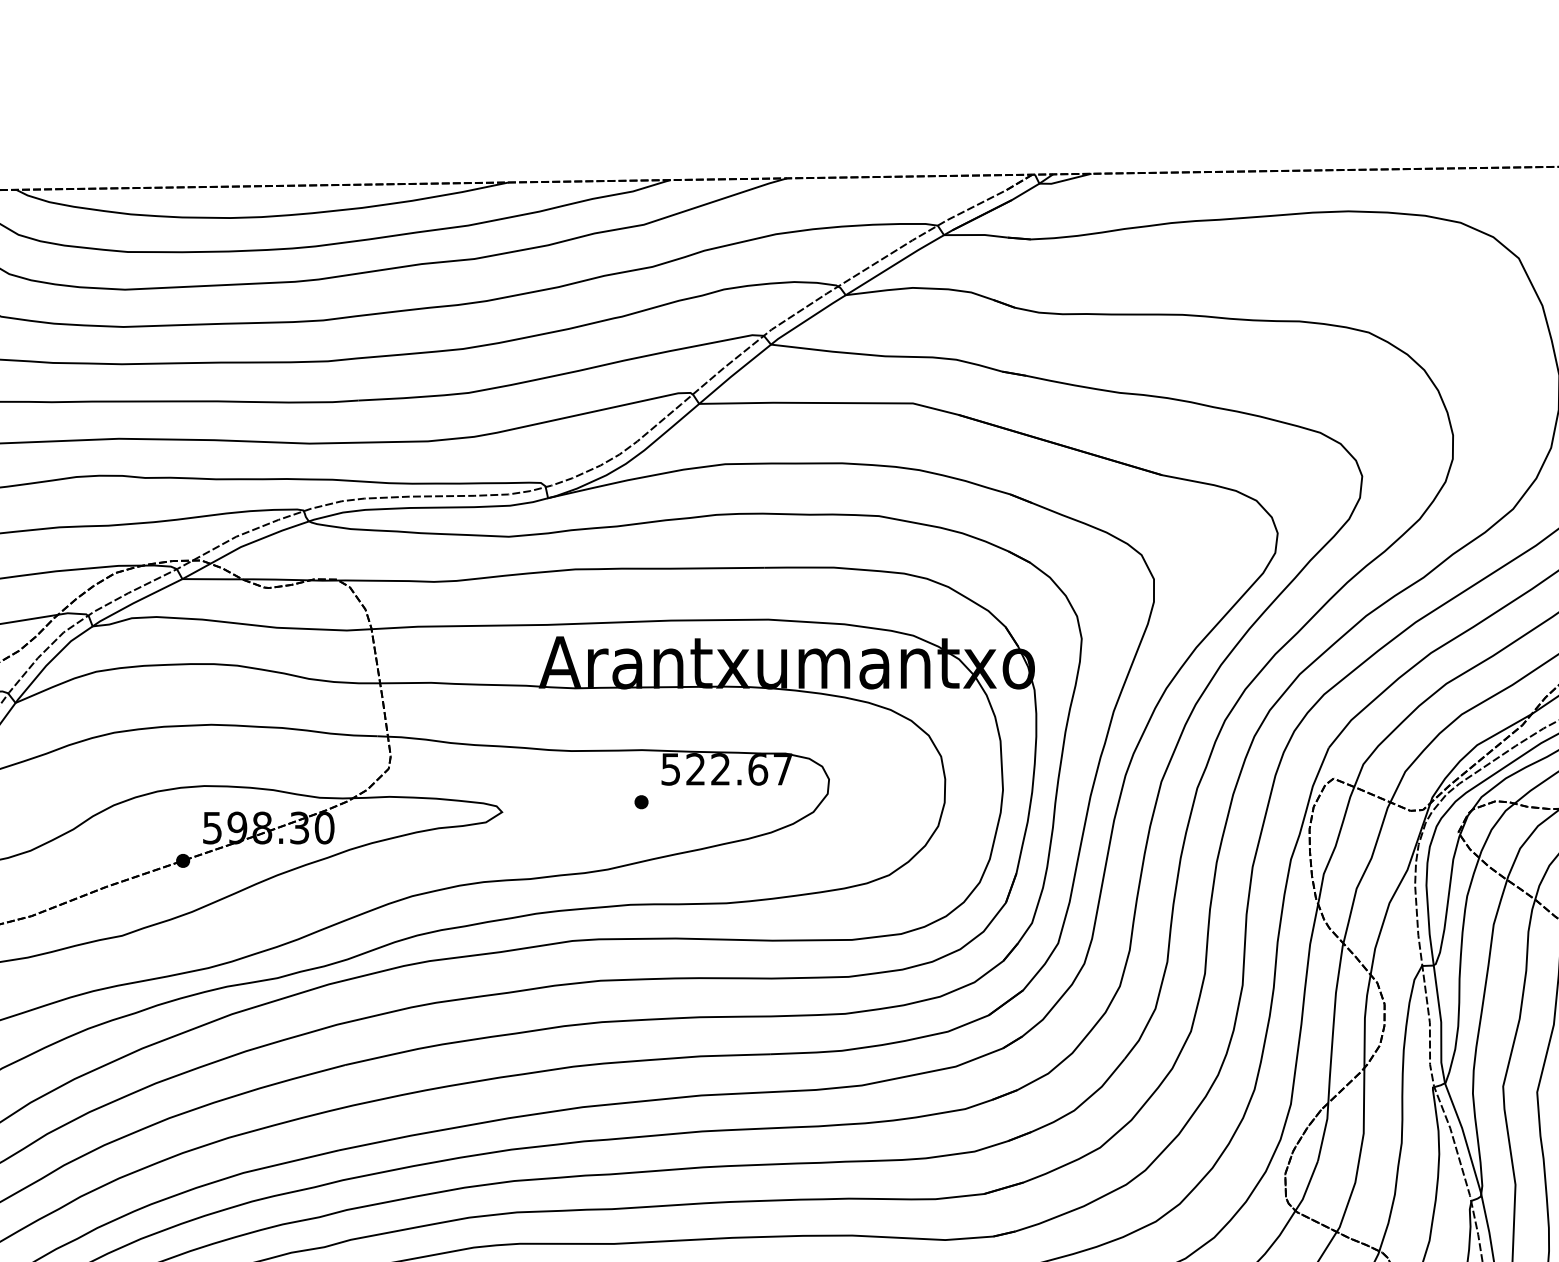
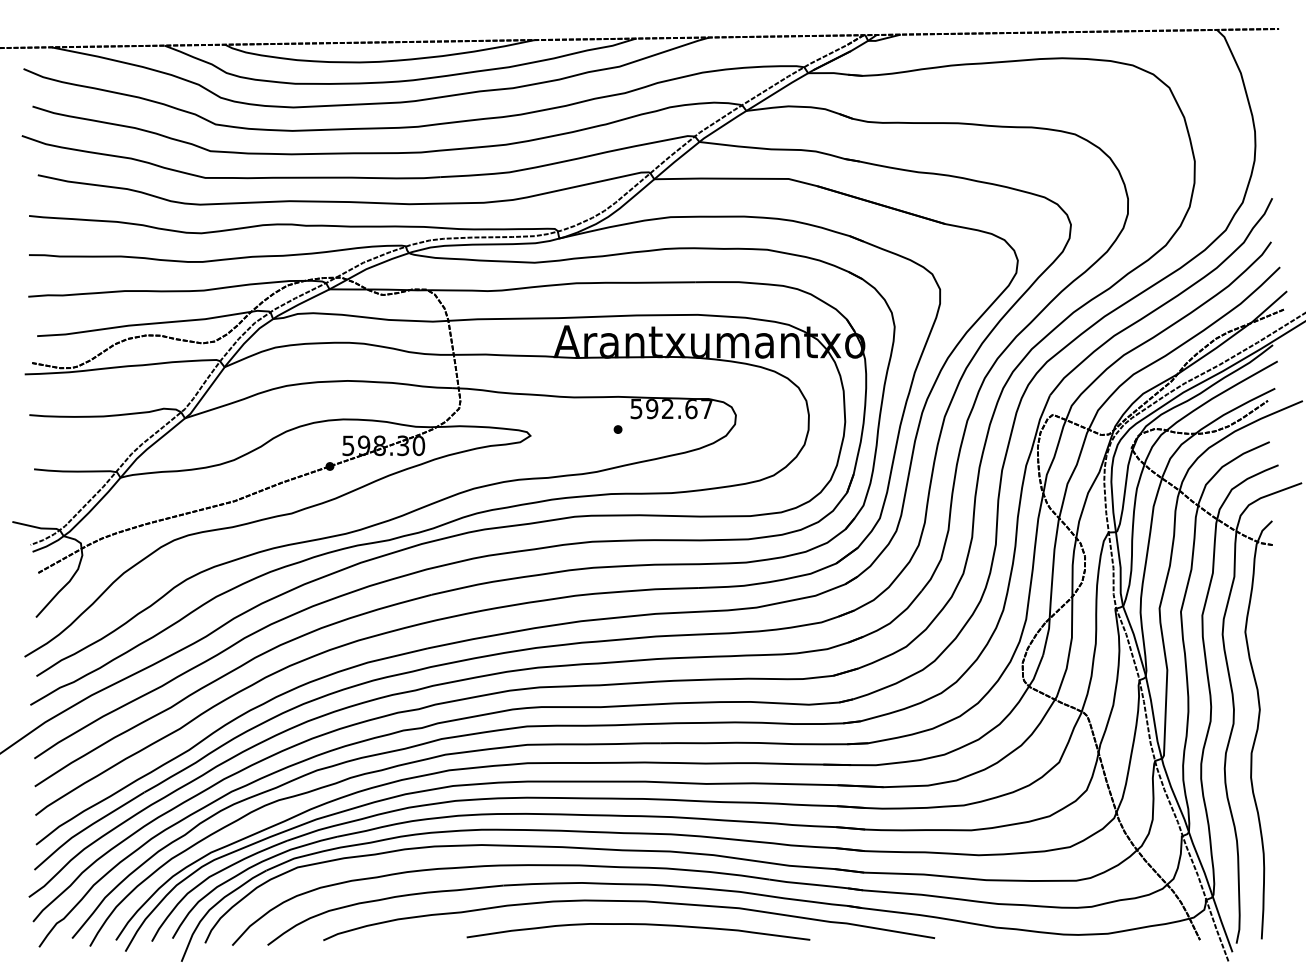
text: (696, 770) -> (652, 409), 522.67 -> 592.67

